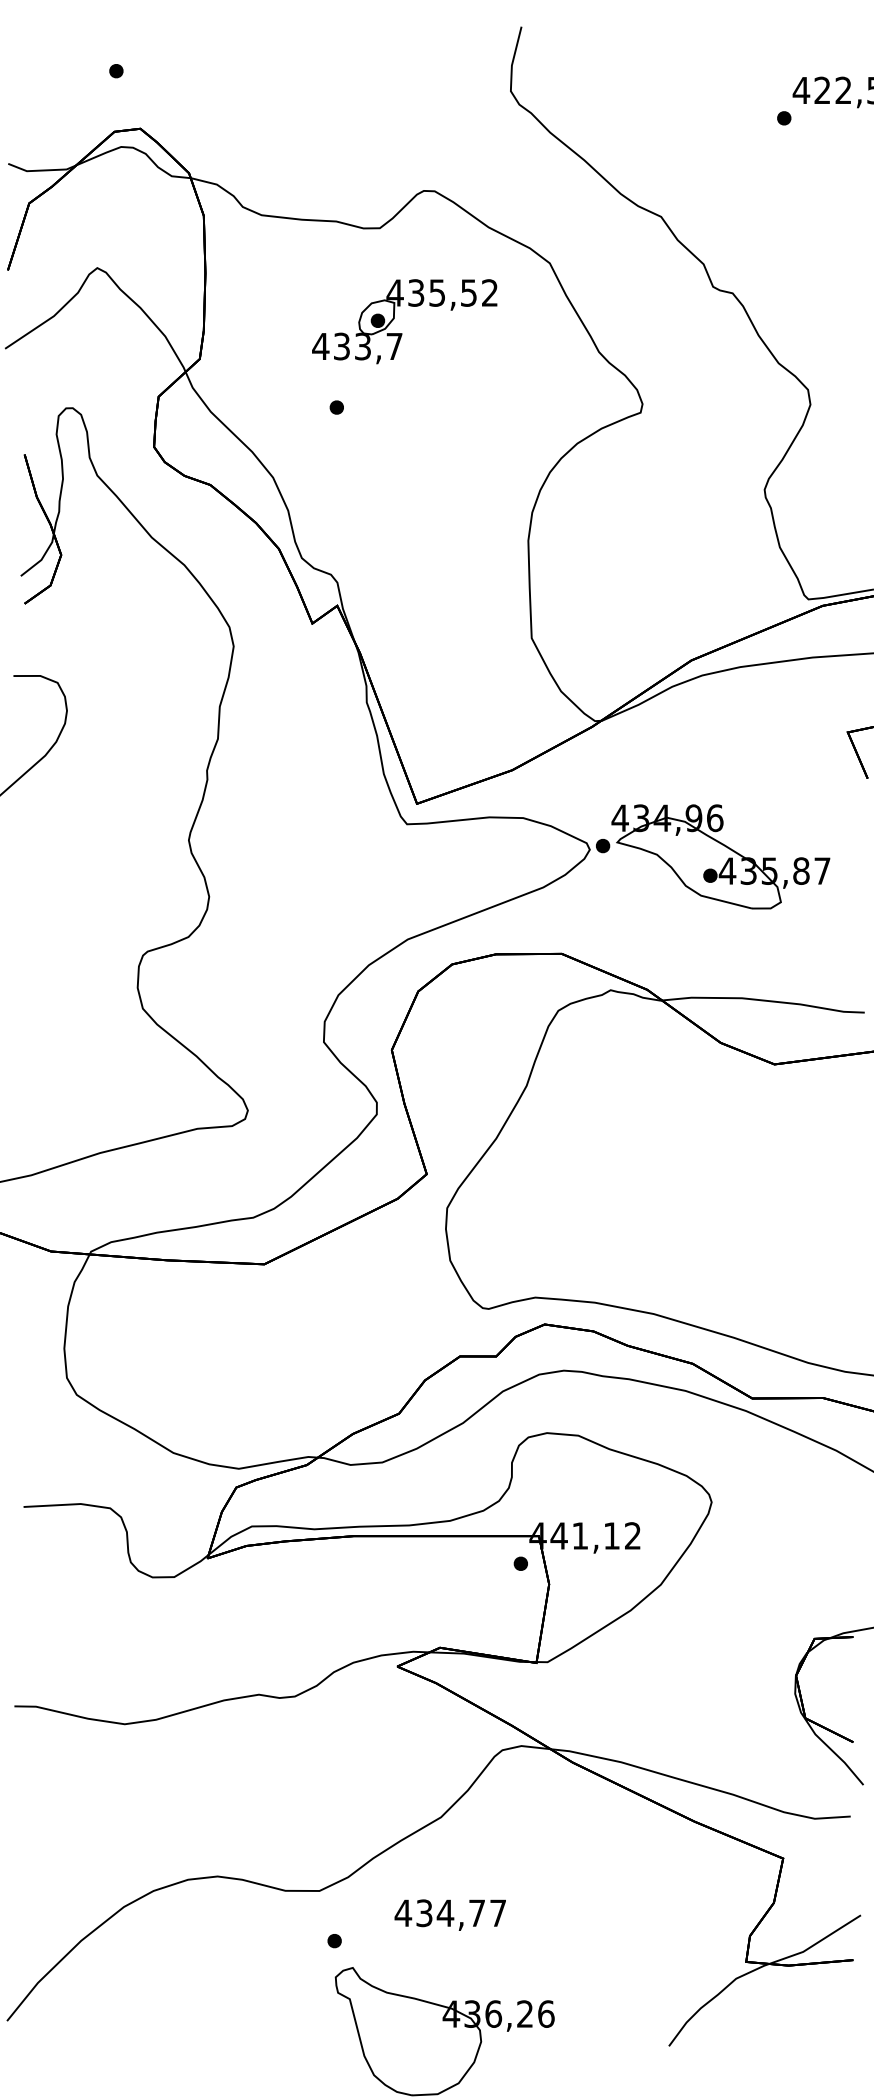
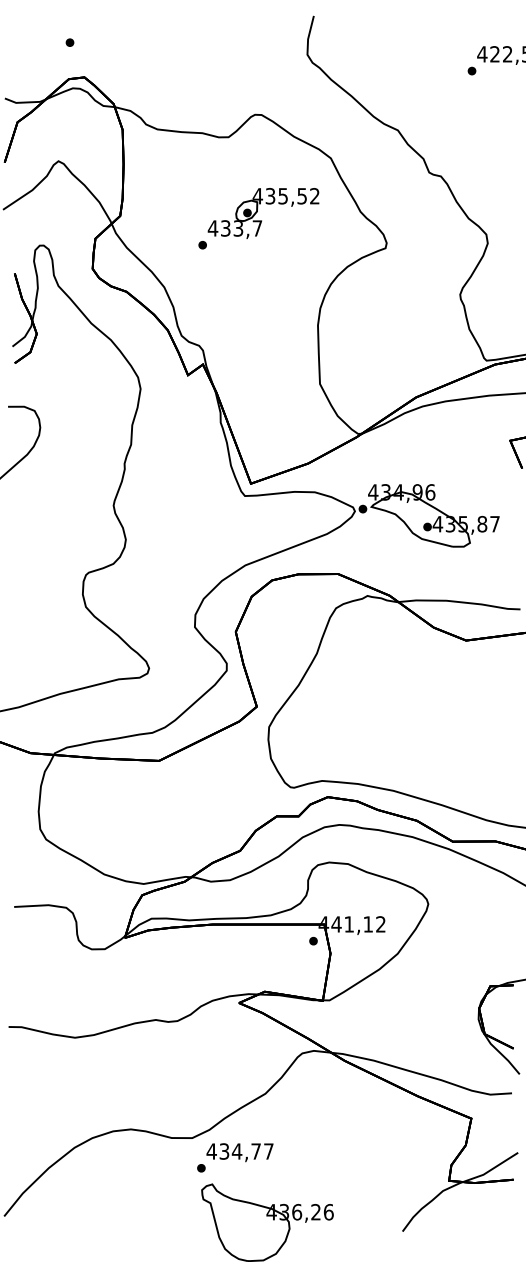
part: (394, 320) -> (257, 212), moved
text: (449, 1914) -> (239, 1152), moved

